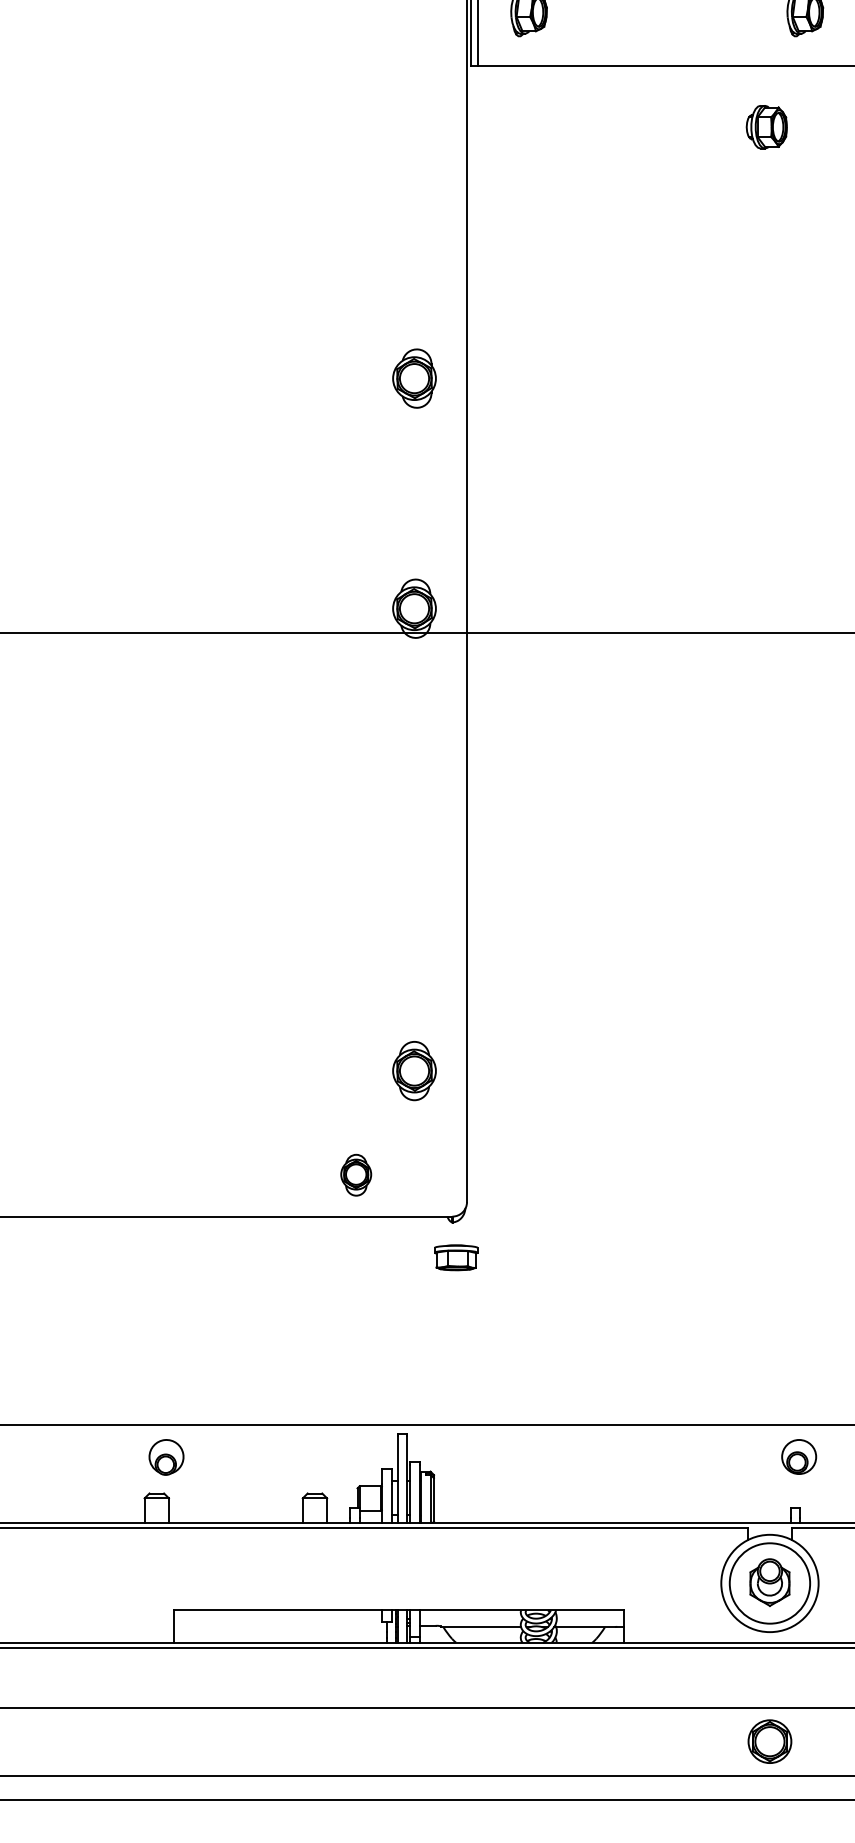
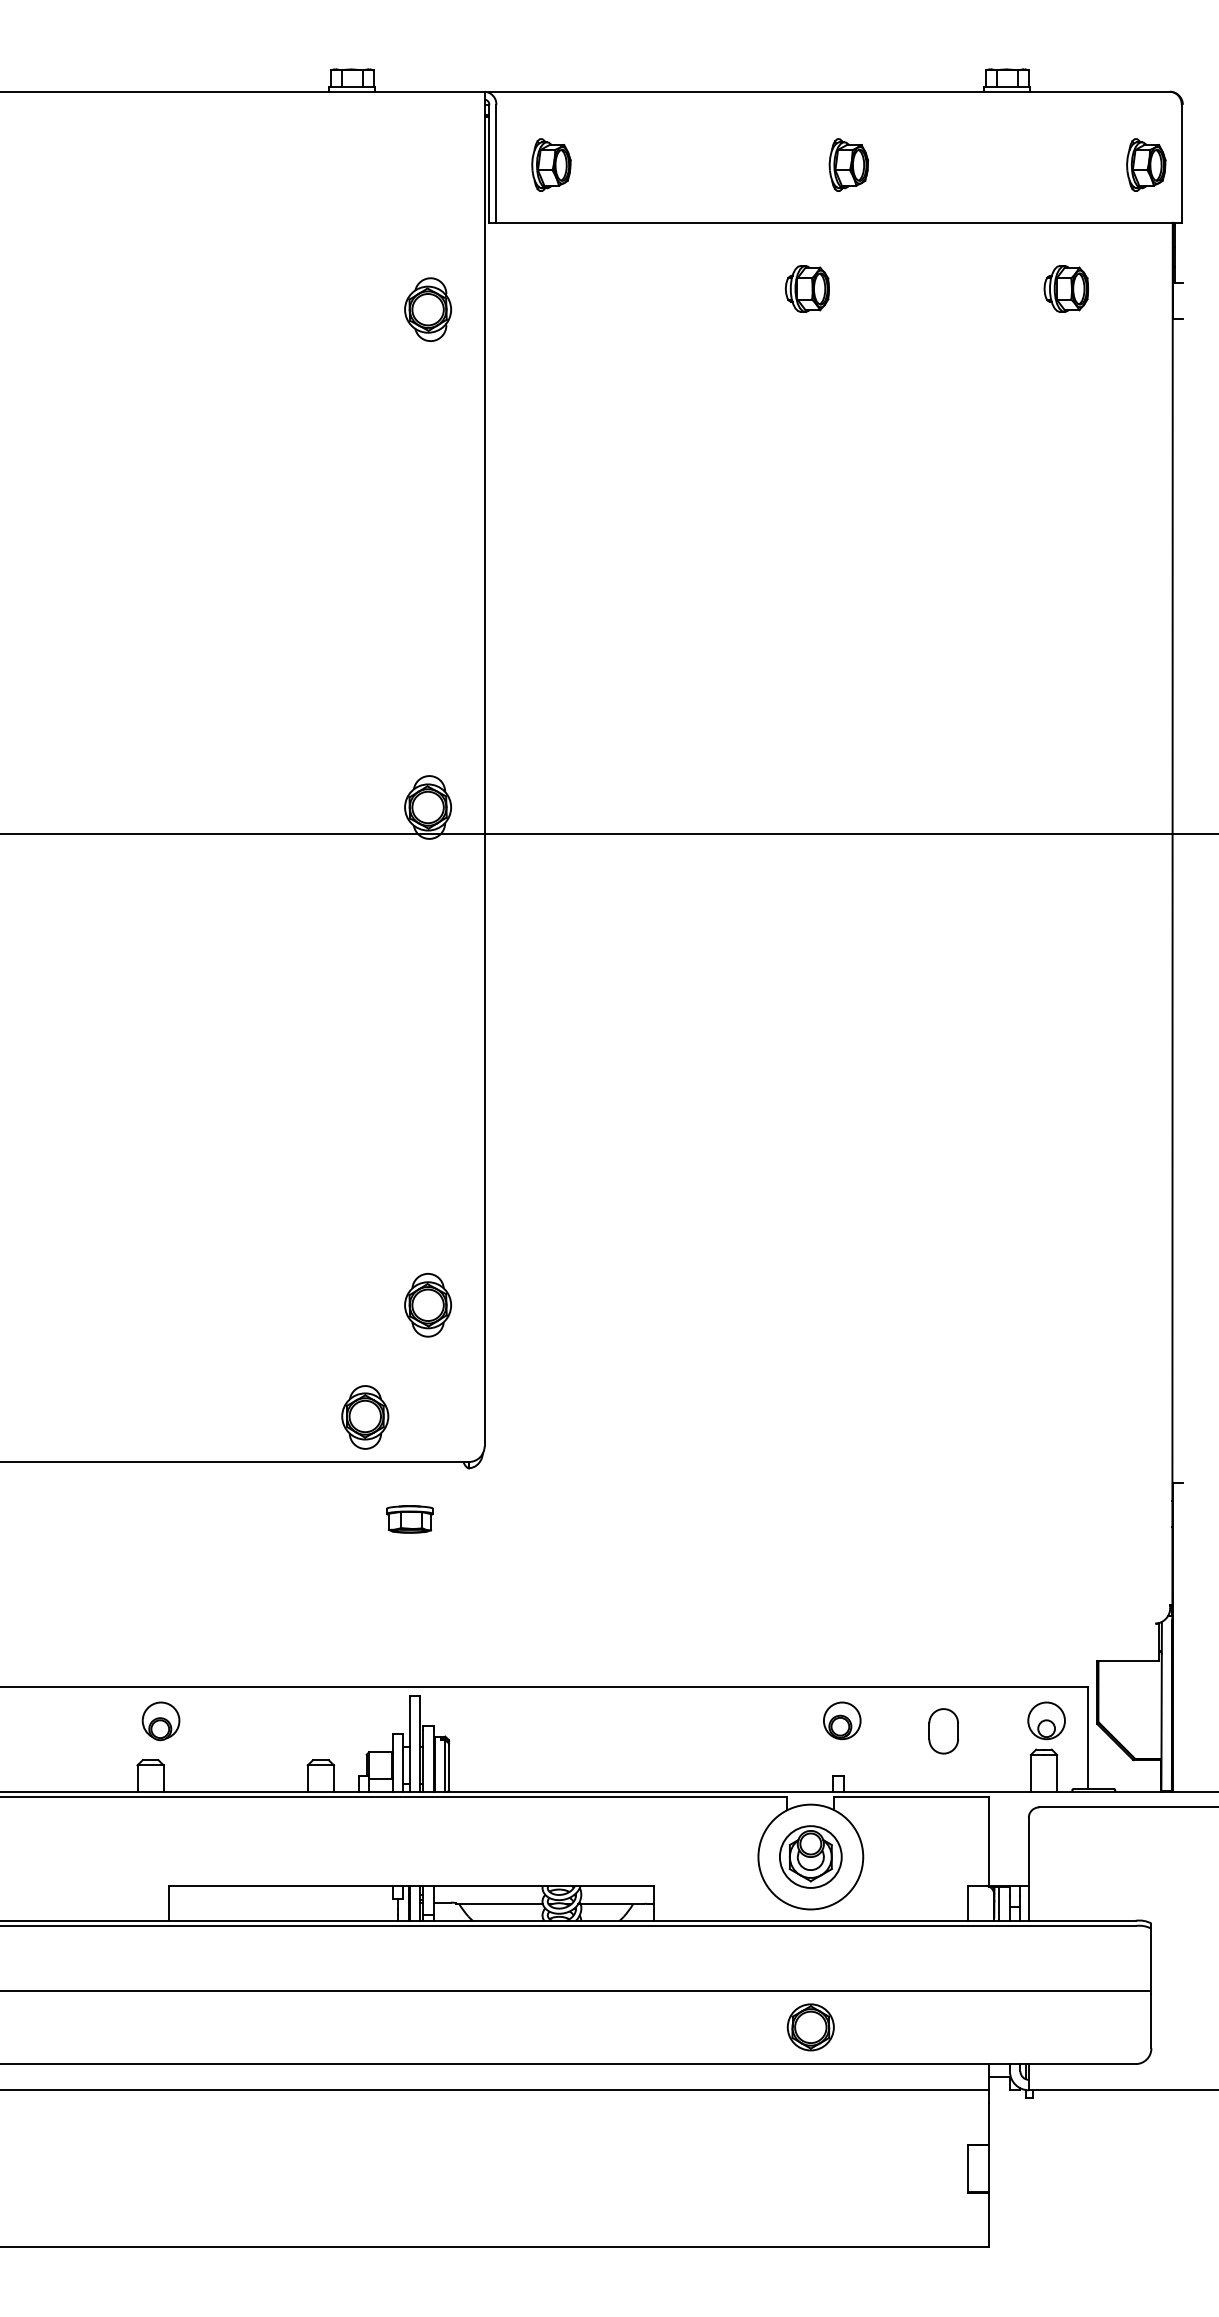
part: (414, 378) -> (428, 309), moved
part: (356, 1175) -> (365, 1417), size x1.43
part: (455, 1257) -> (409, 1519), moved
circle: (769, 1582) -> (810, 1856), size x0.71

